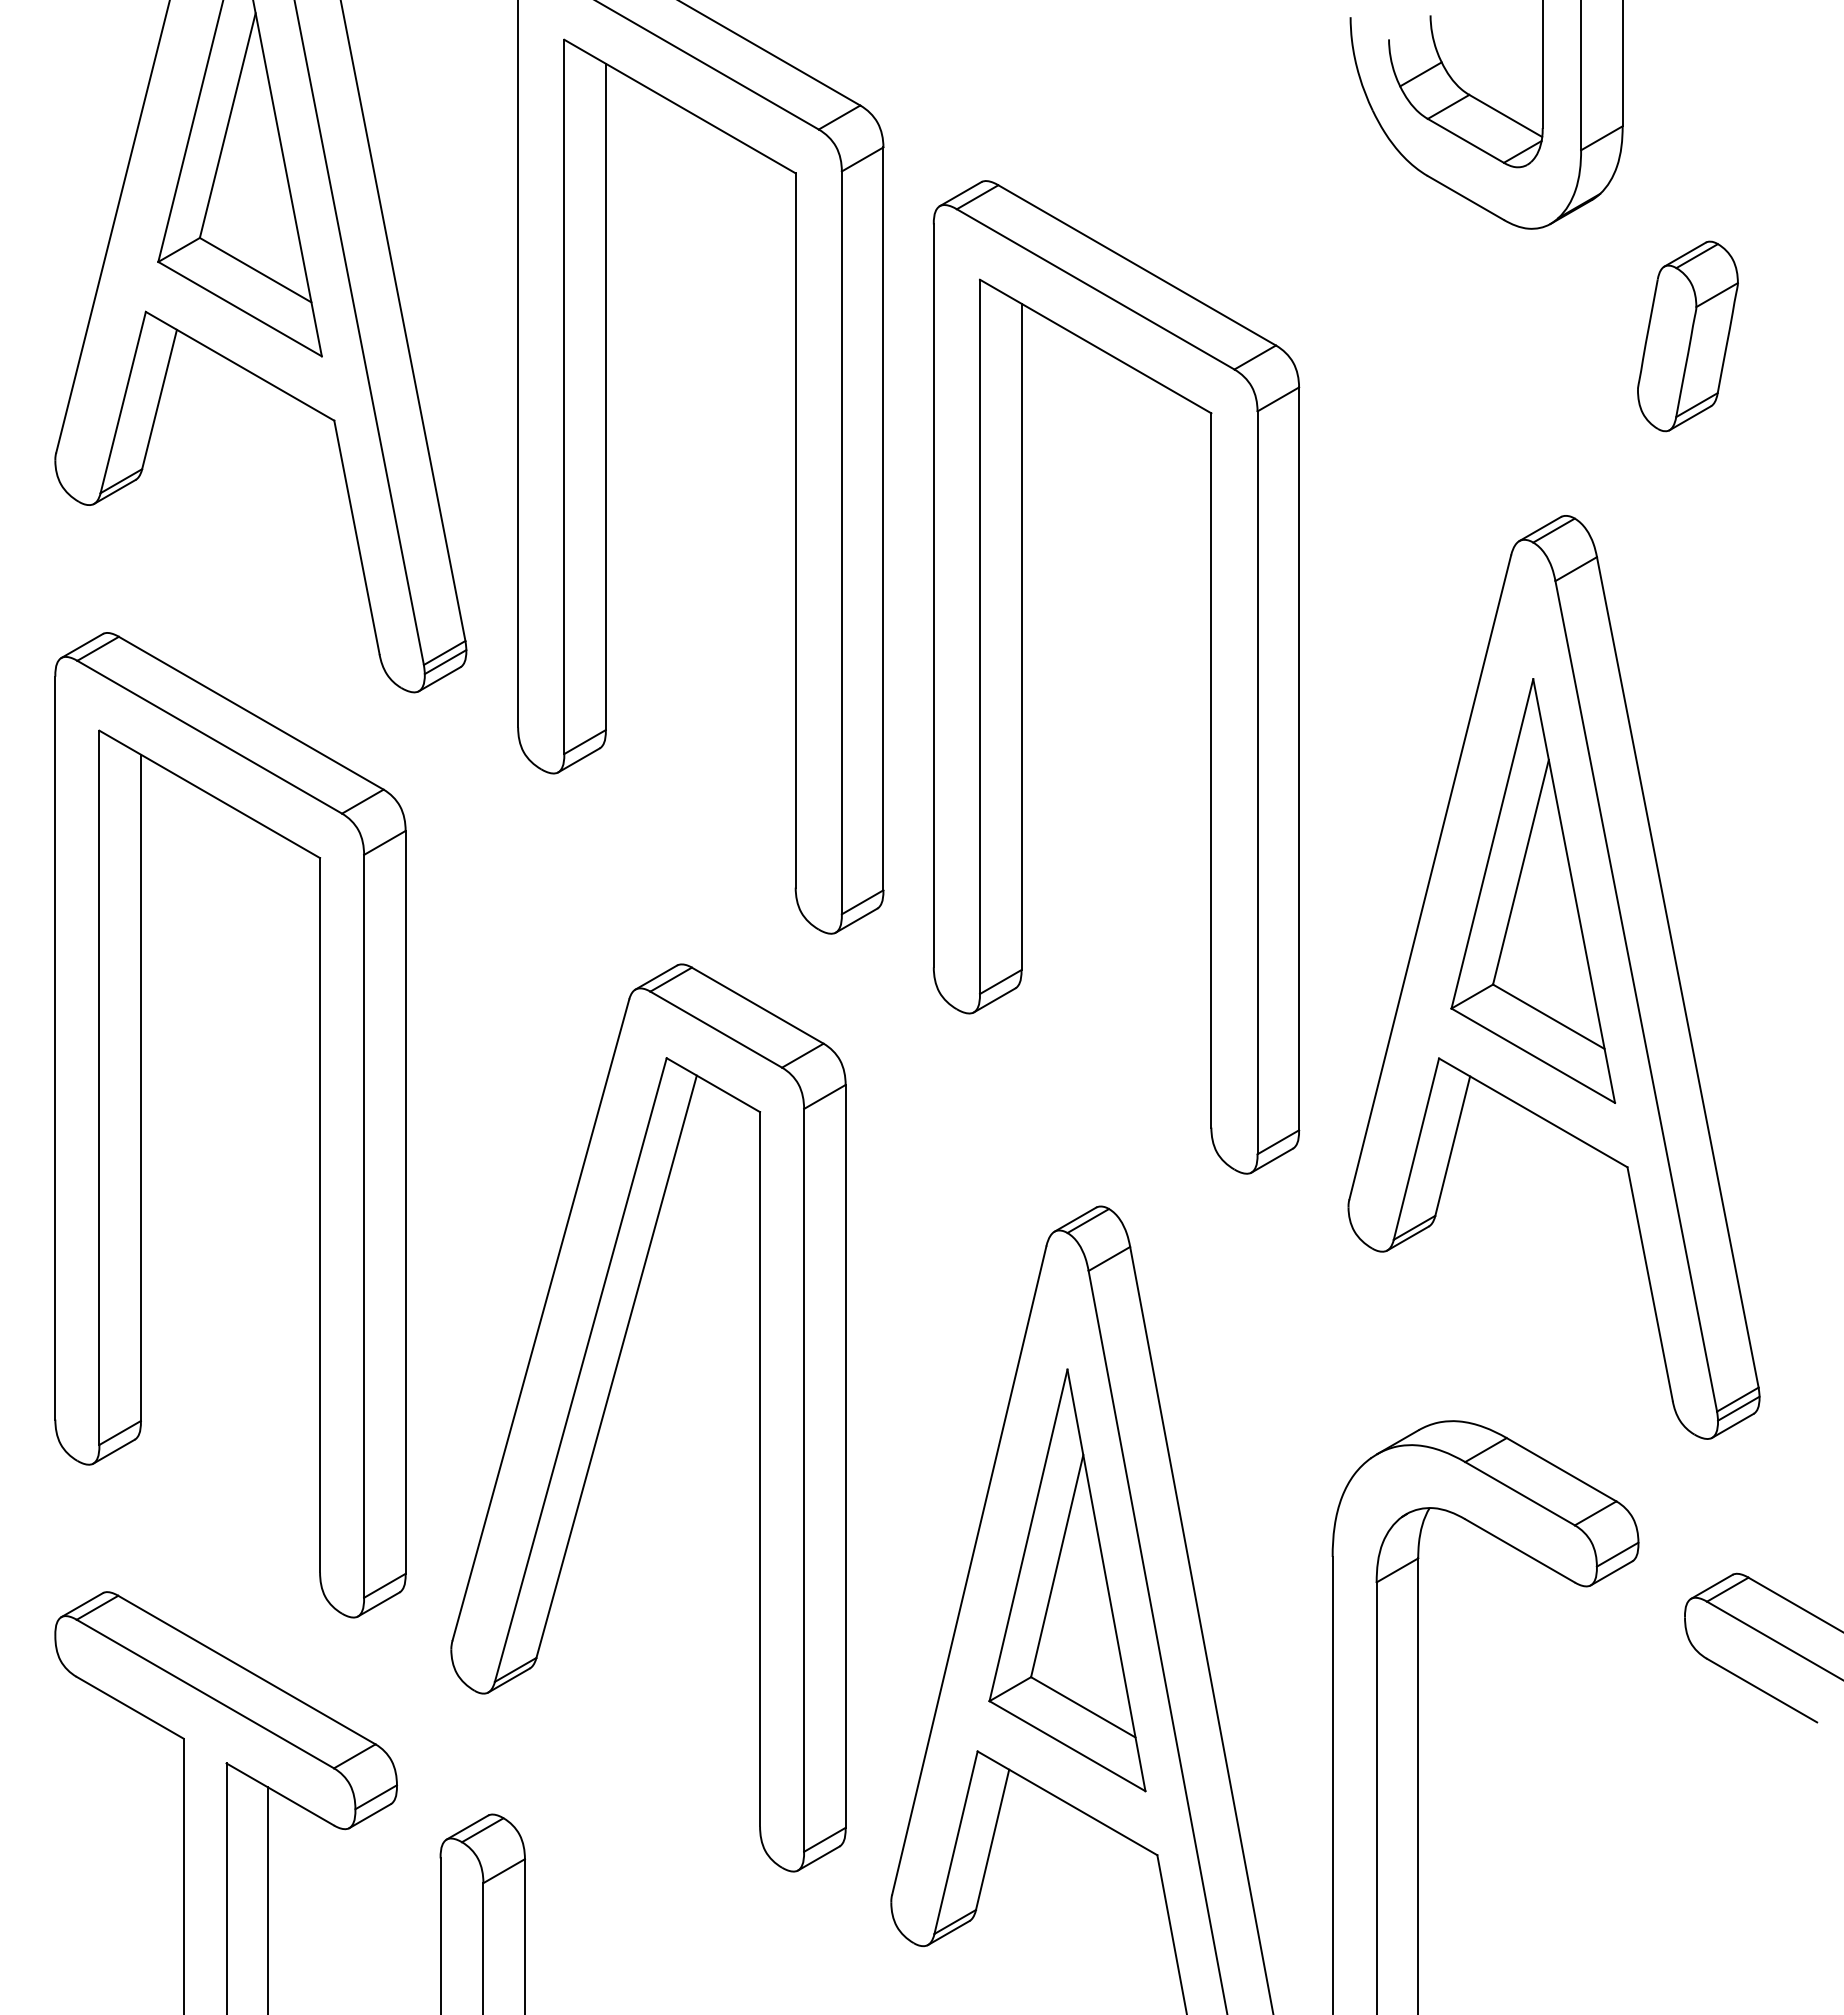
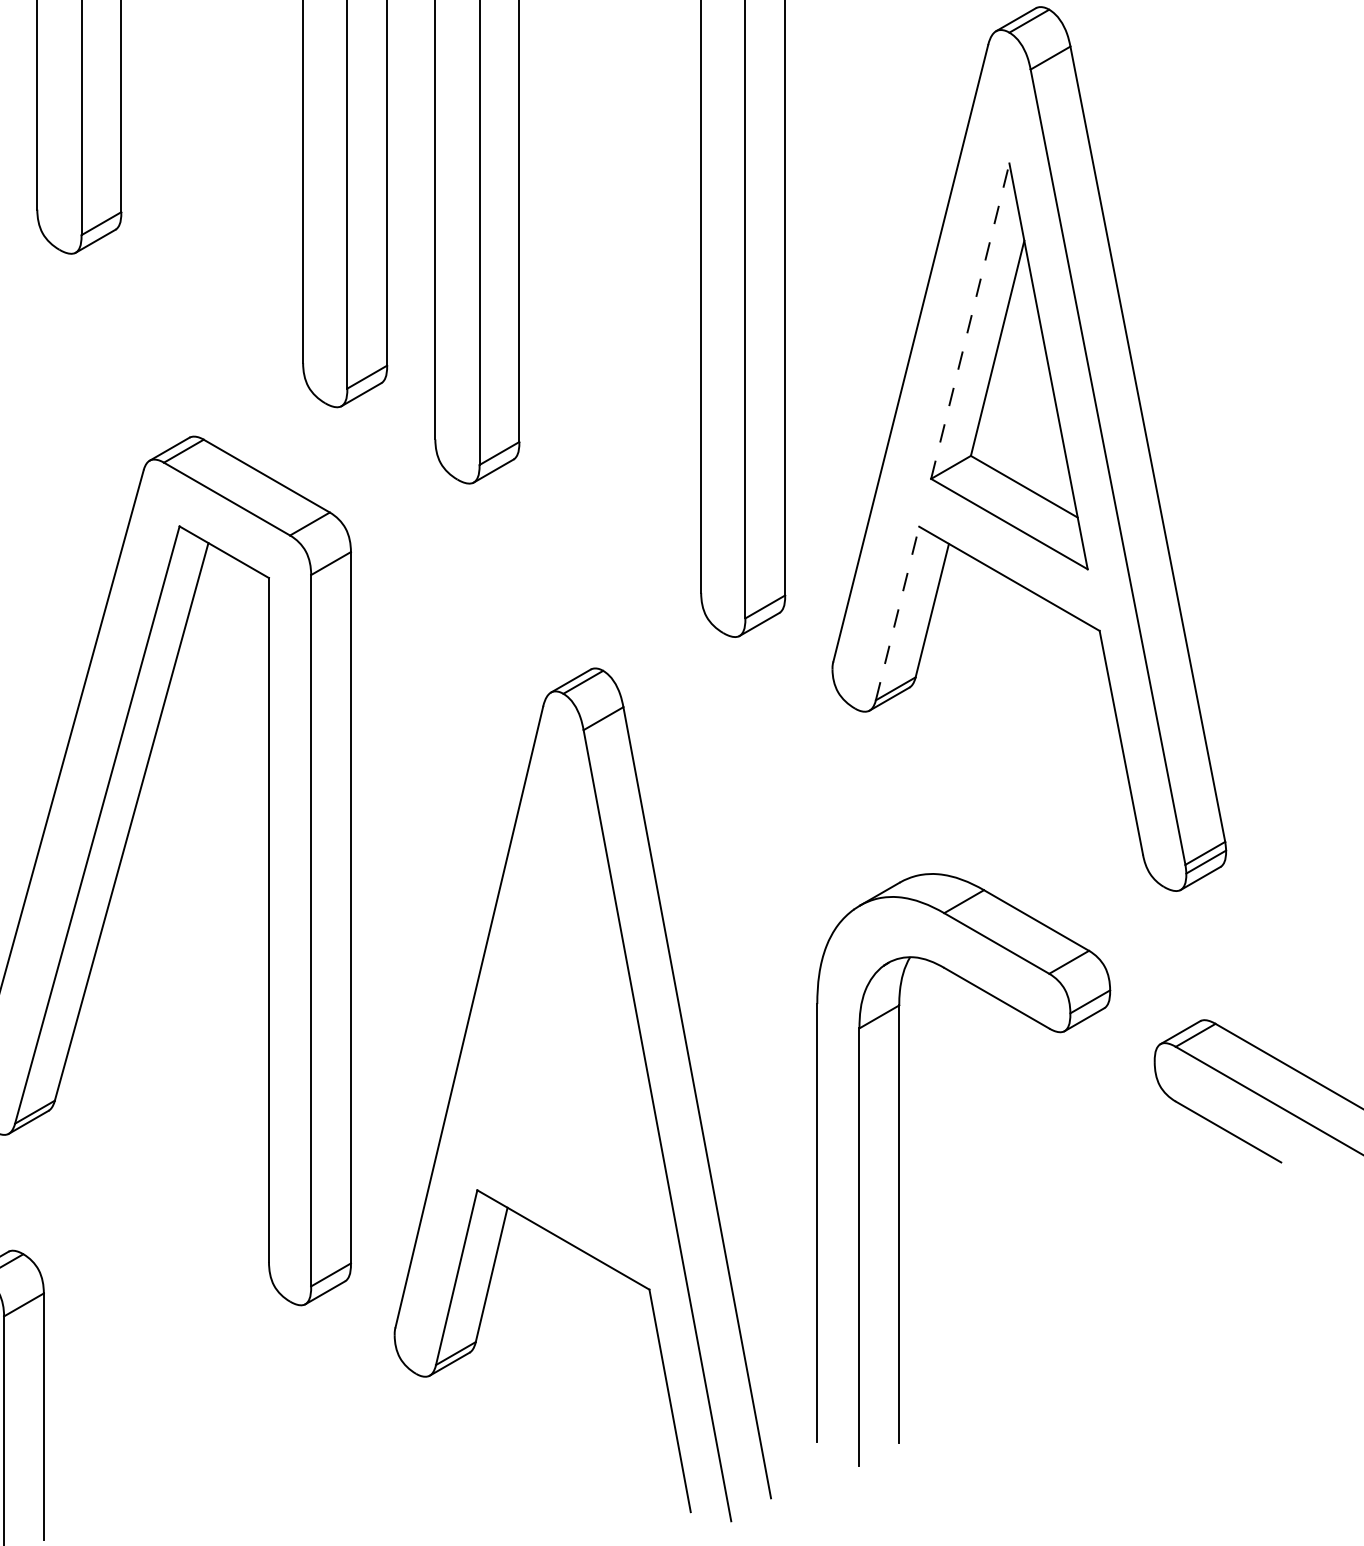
line: (1492, 843) -> (970, 320), solid -> dashed
line: (1416, 1148) -> (897, 612), solid -> dashed
part: (1067, 1580) -> (563, 1026), removed

